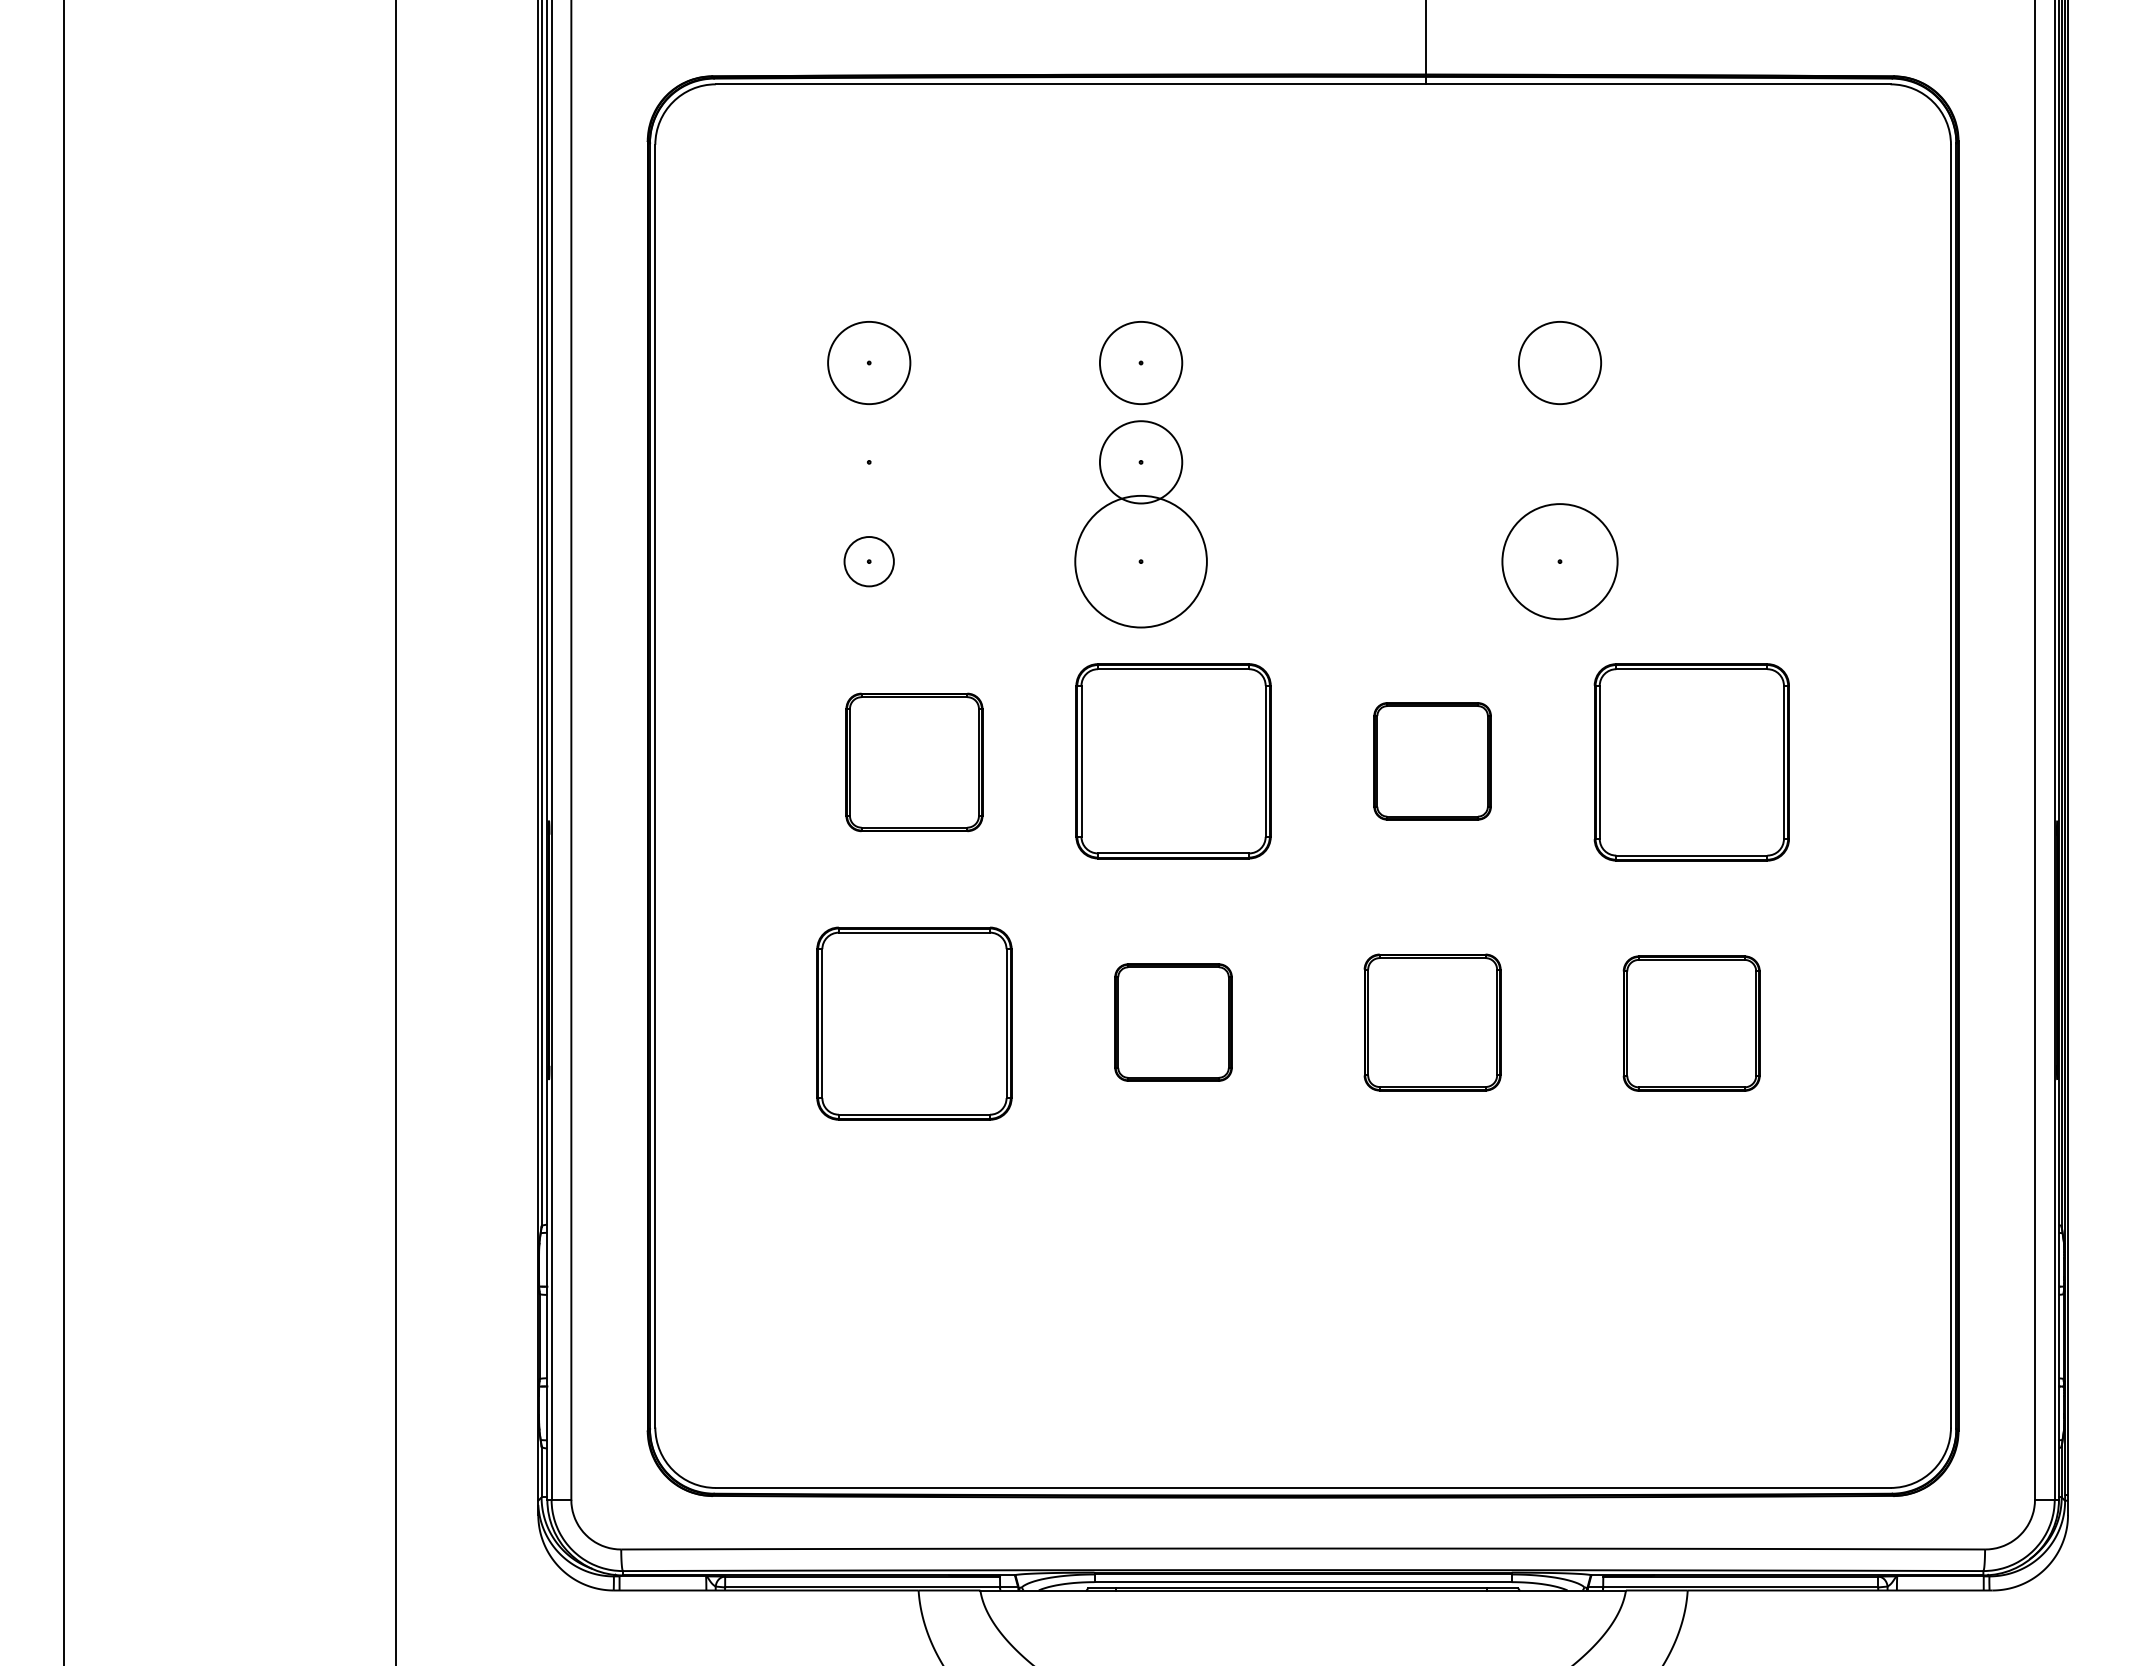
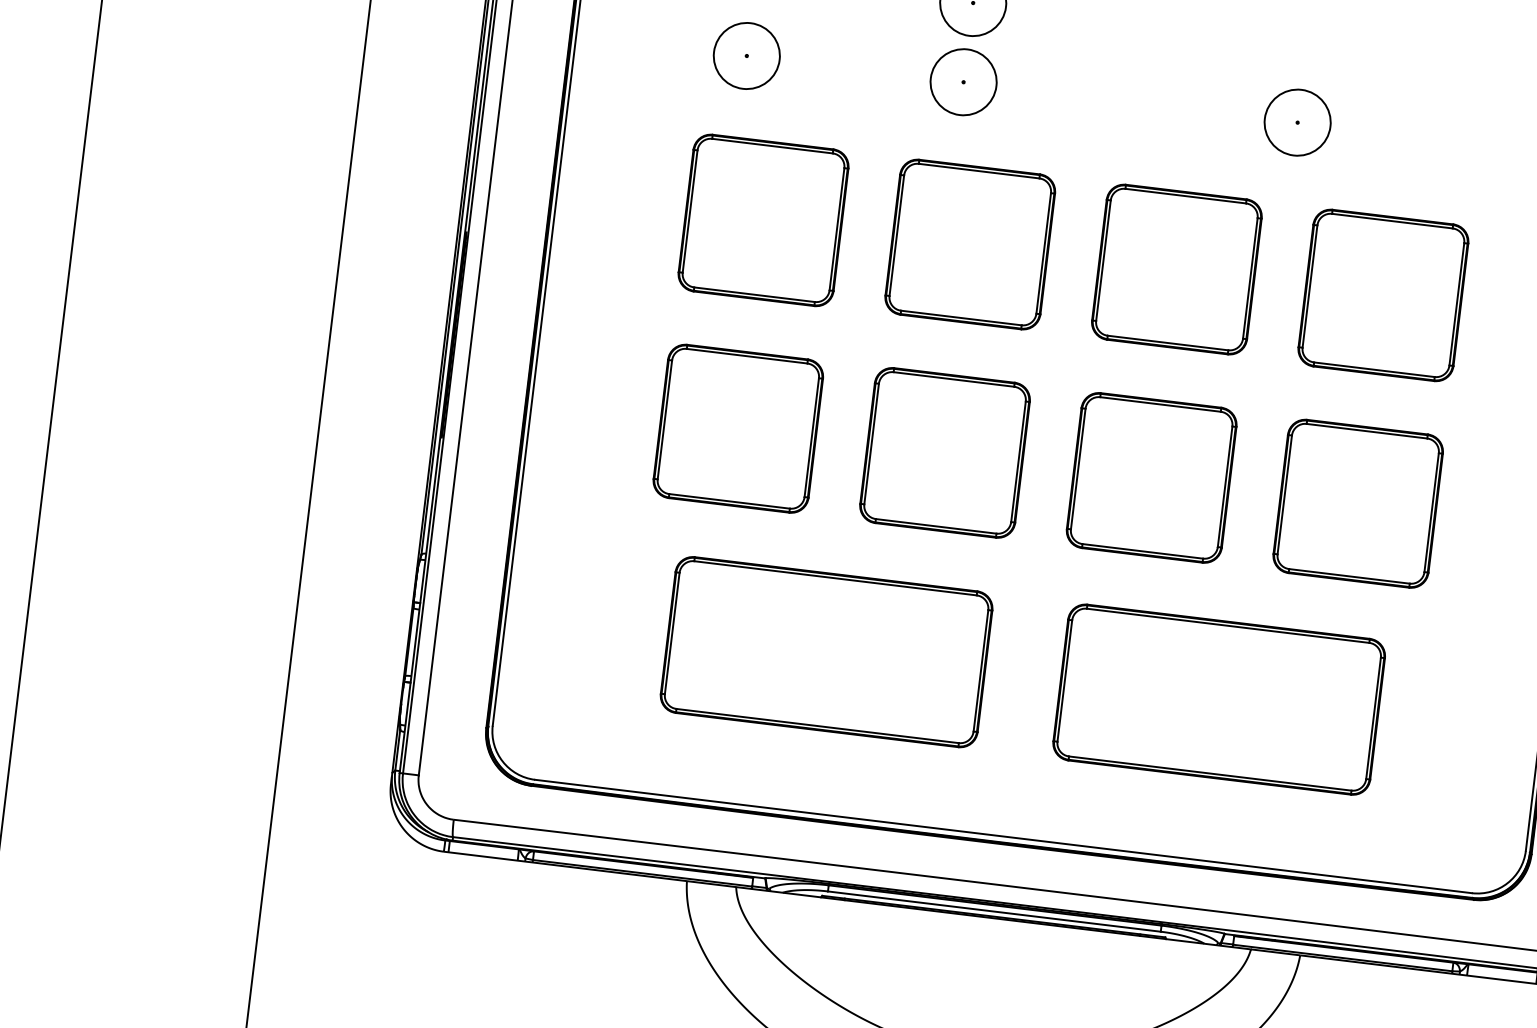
circle: (869, 561) -> (747, 55), size x1.67
circle: (1140, 561) -> (963, 82), size x0.62
circle: (1559, 561) -> (1297, 122), size x0.71
part: (1432, 761) -> (1176, 269), size x1.67
part: (914, 762) -> (763, 220), size x1.43
part: (1173, 1022) -> (945, 452), size x1.67
part: (1432, 1022) -> (1151, 477), size x1.43
part: (1691, 1023) -> (1357, 503), size x1.43
part: (1056, 1286) -> (826, 652), added
part: (1548, 1286) -> (1218, 699), added

